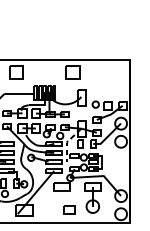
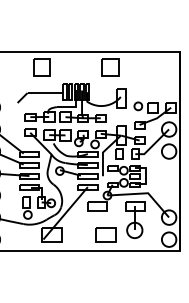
line: (66, 142) -> (102, 152), dashed -> solid
part: (68, 209) -> (105, 234), size x1.43

